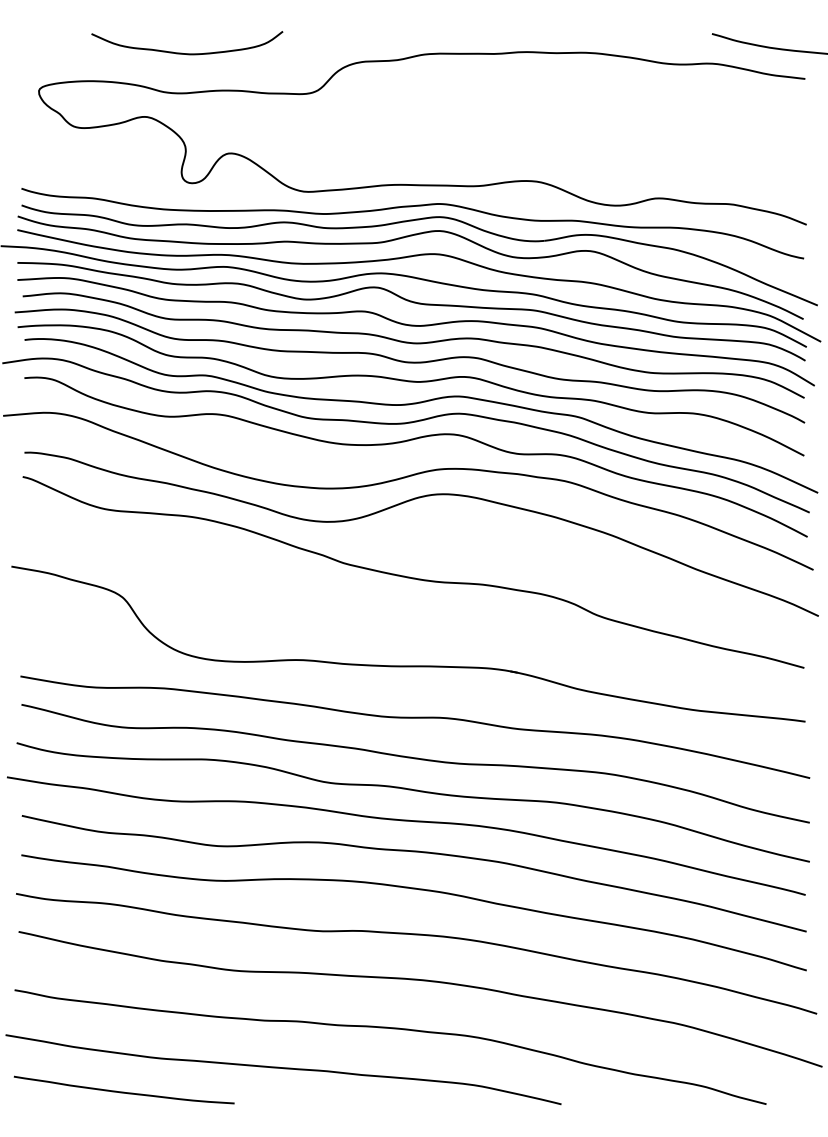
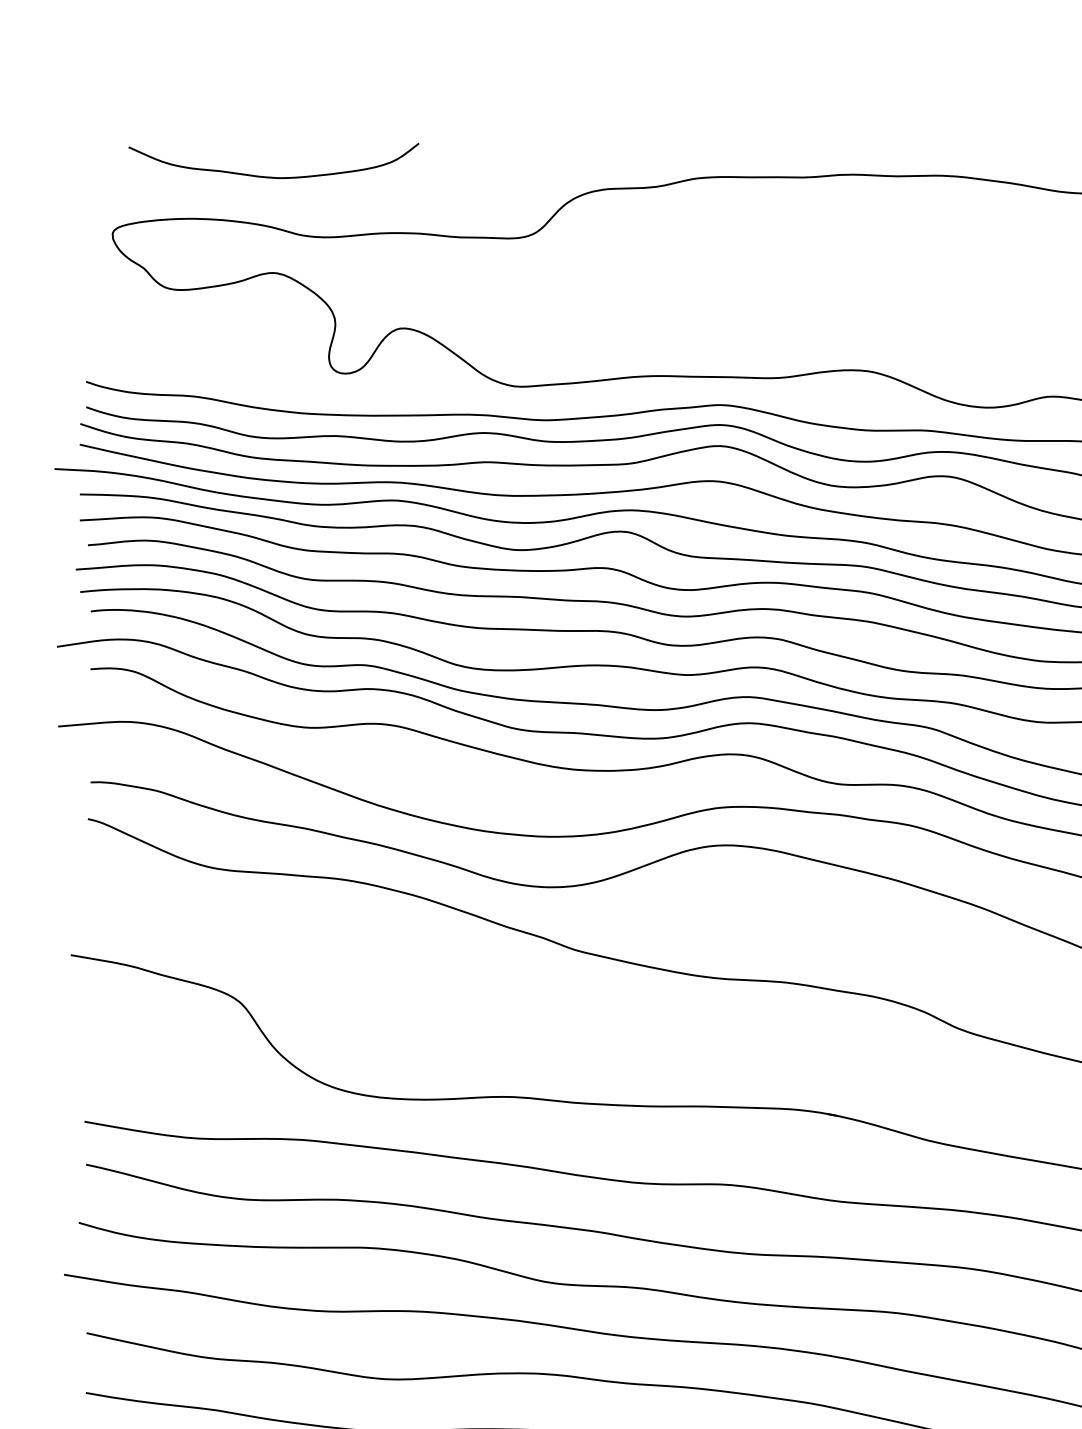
curve: (187, 53) -> (274, 176), moved

